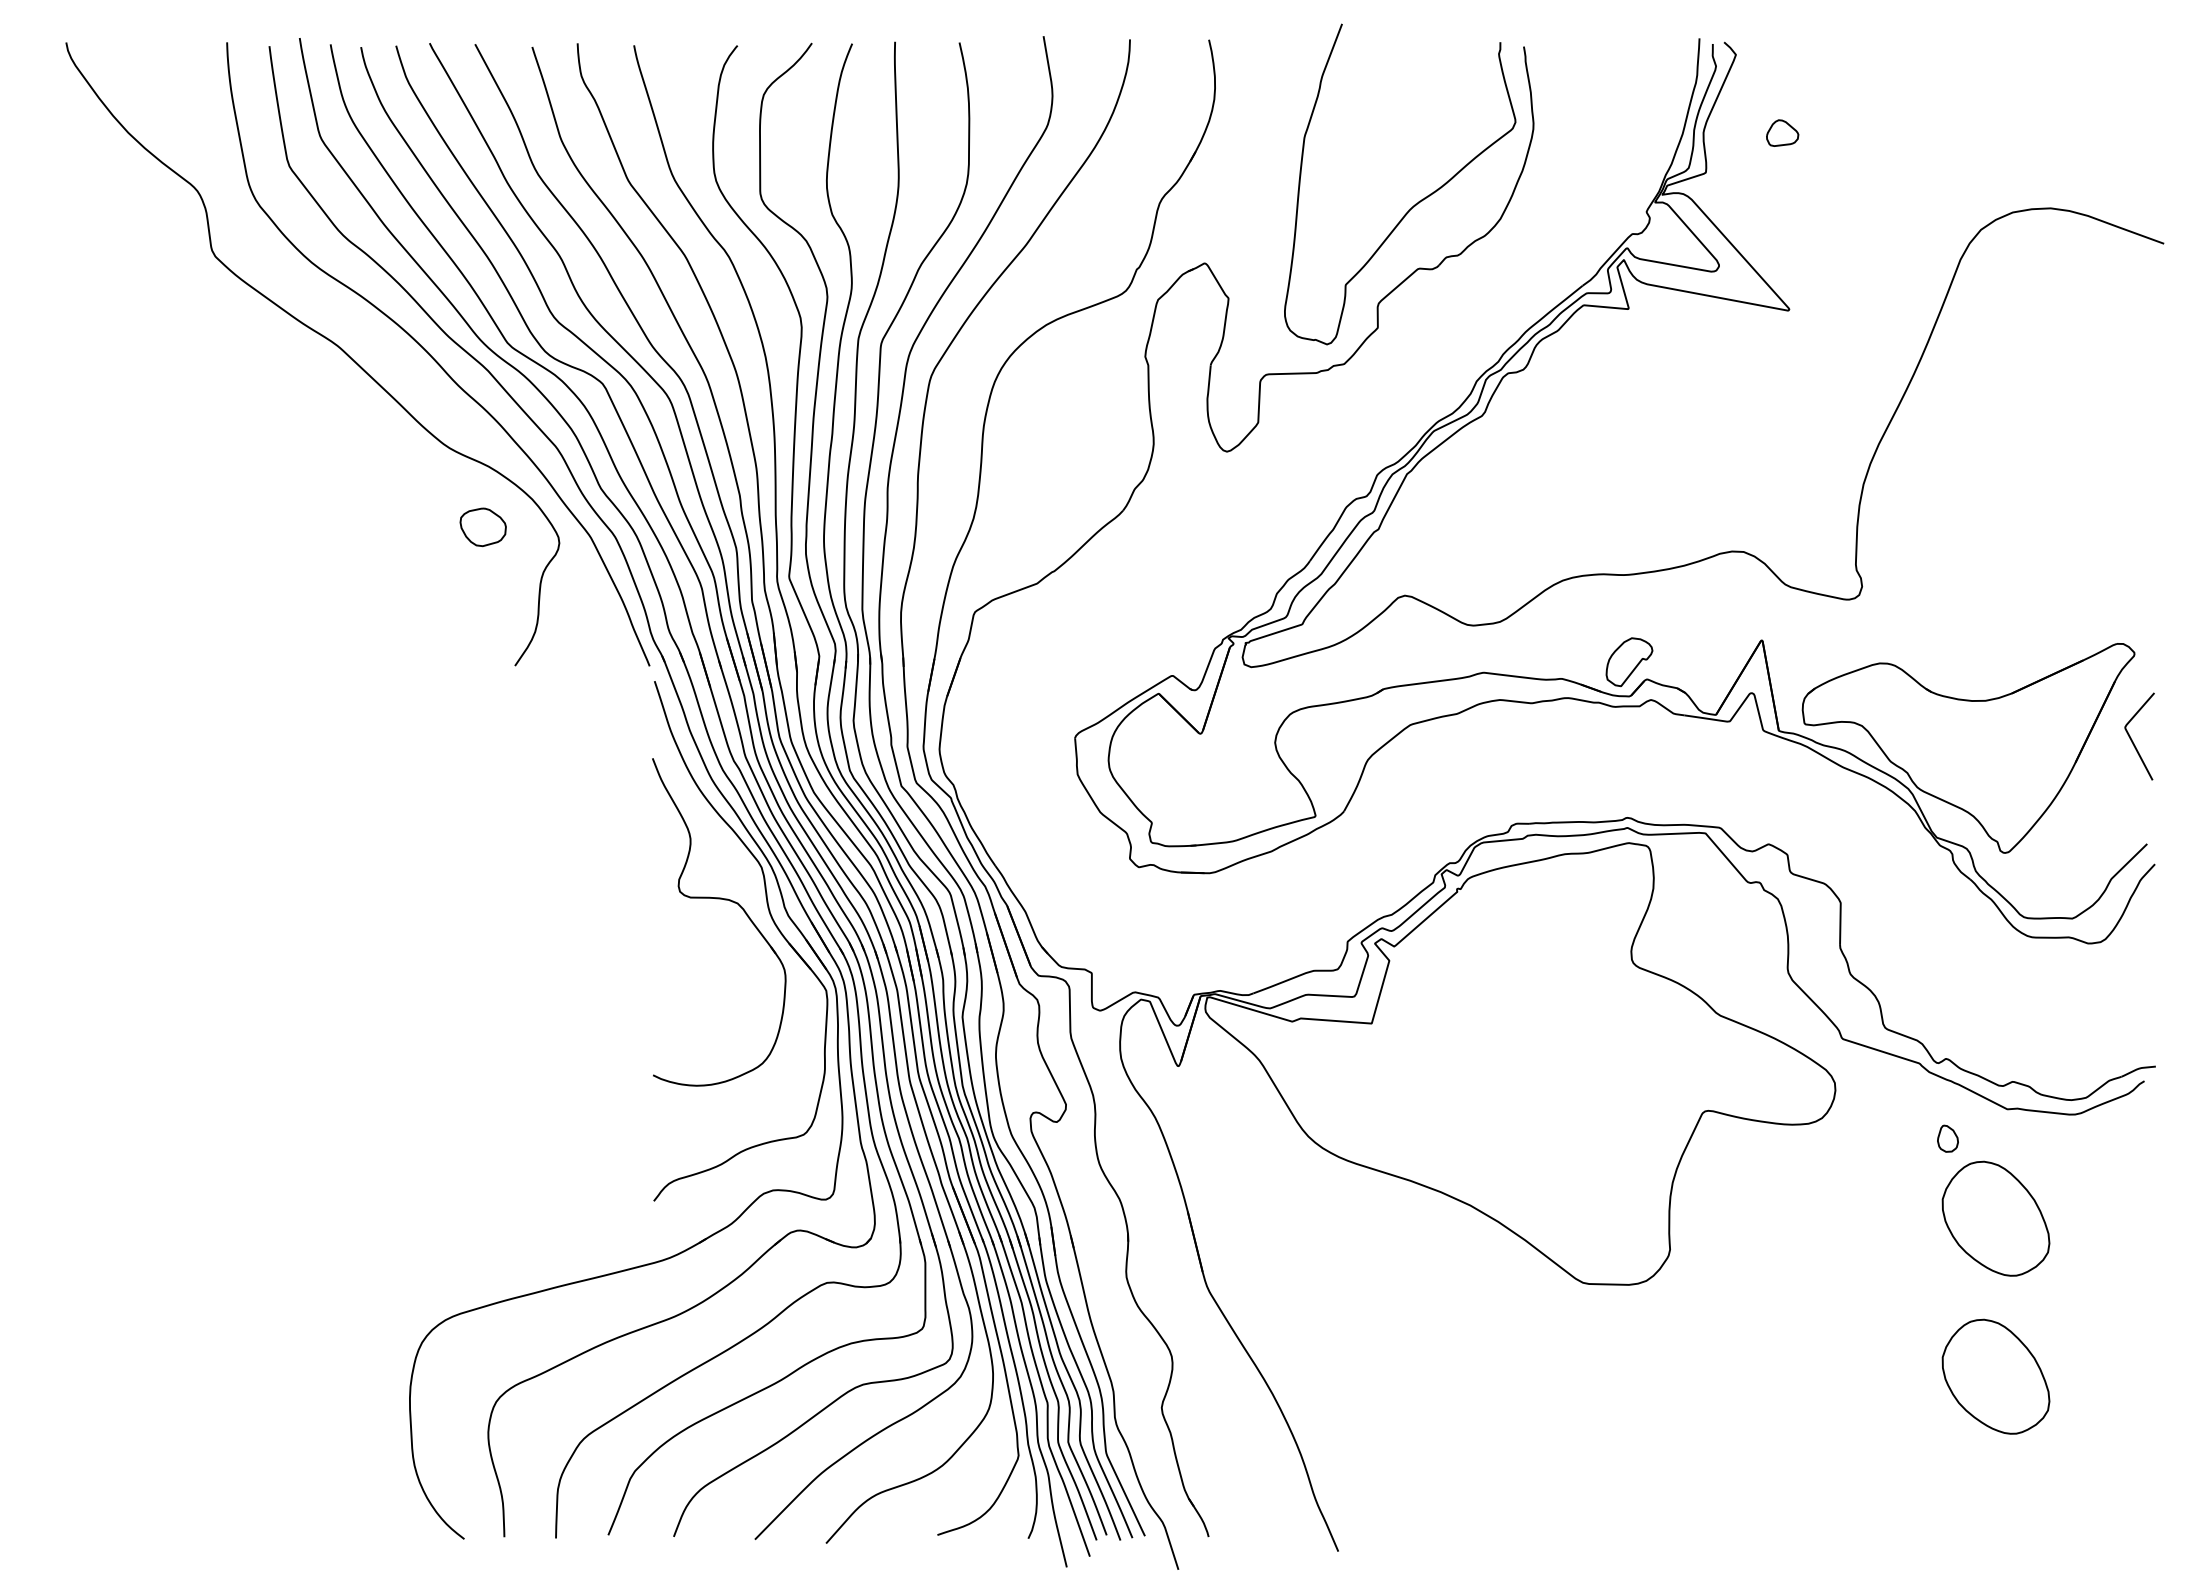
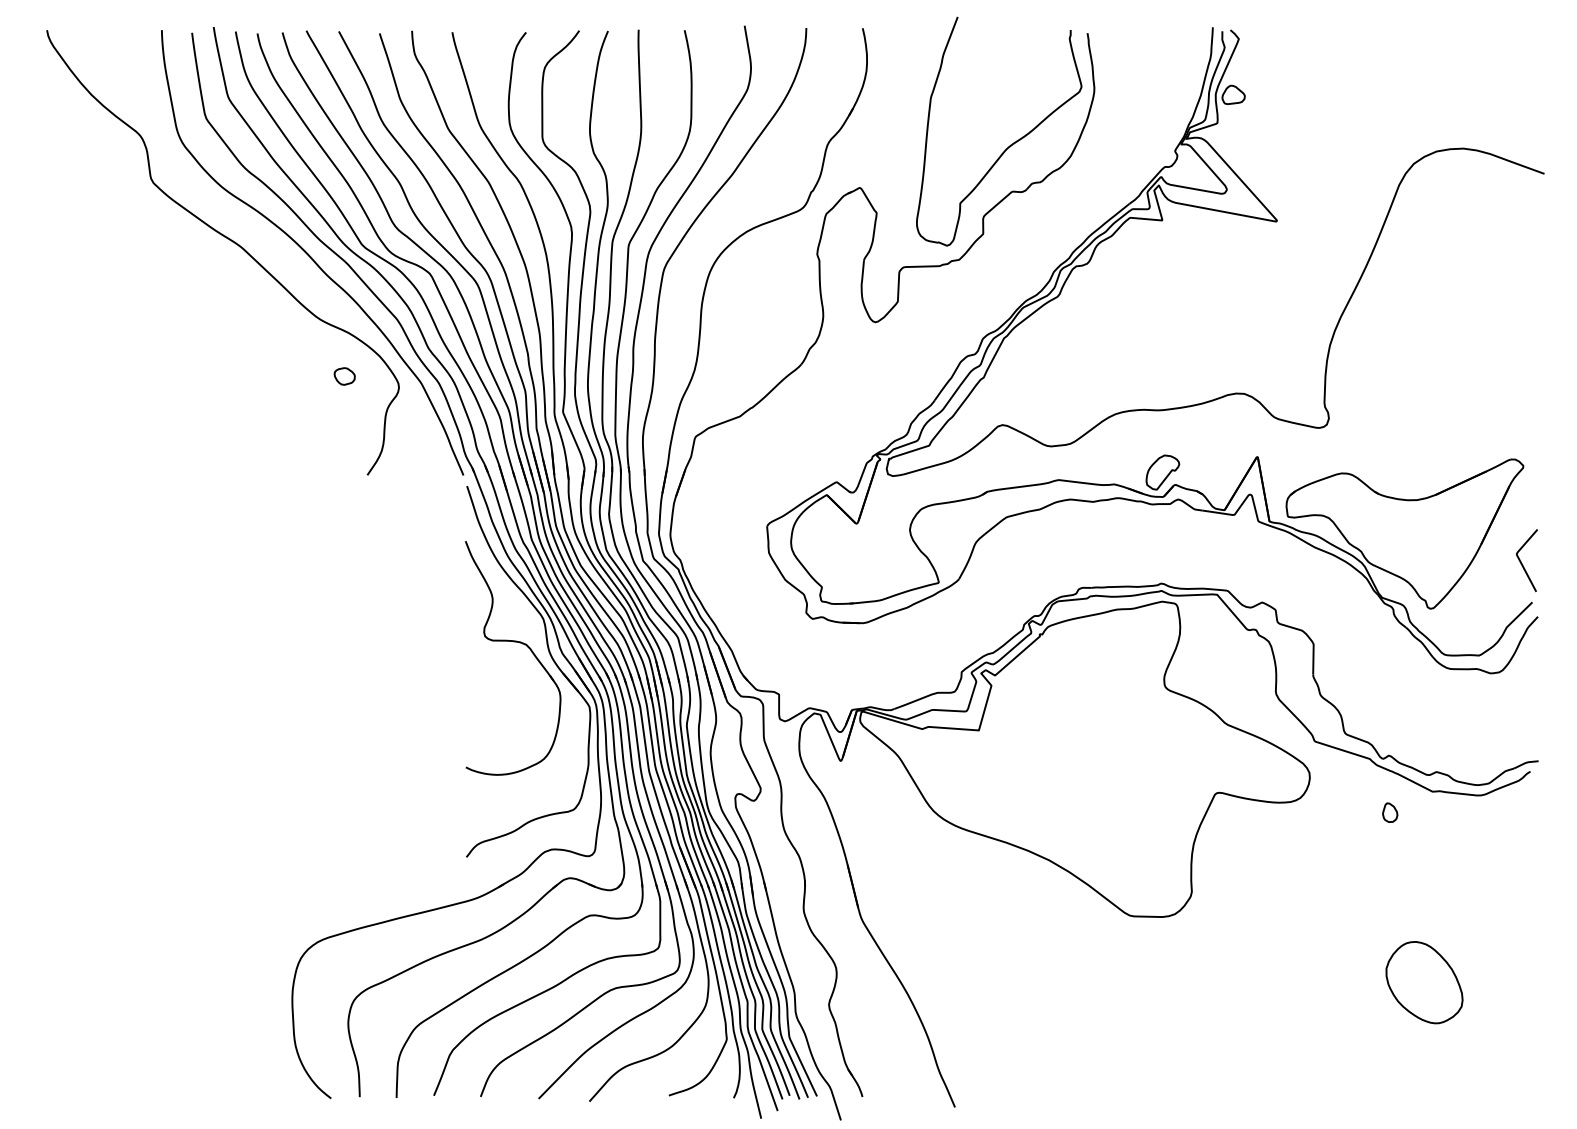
part: (1782, 132) -> (1233, 94), moved
part: (483, 527) -> (344, 376), size x0.62
curve: (2132, 739) -> (1521, 562), moved
part: (1995, 1218) -> (1424, 869), removed

